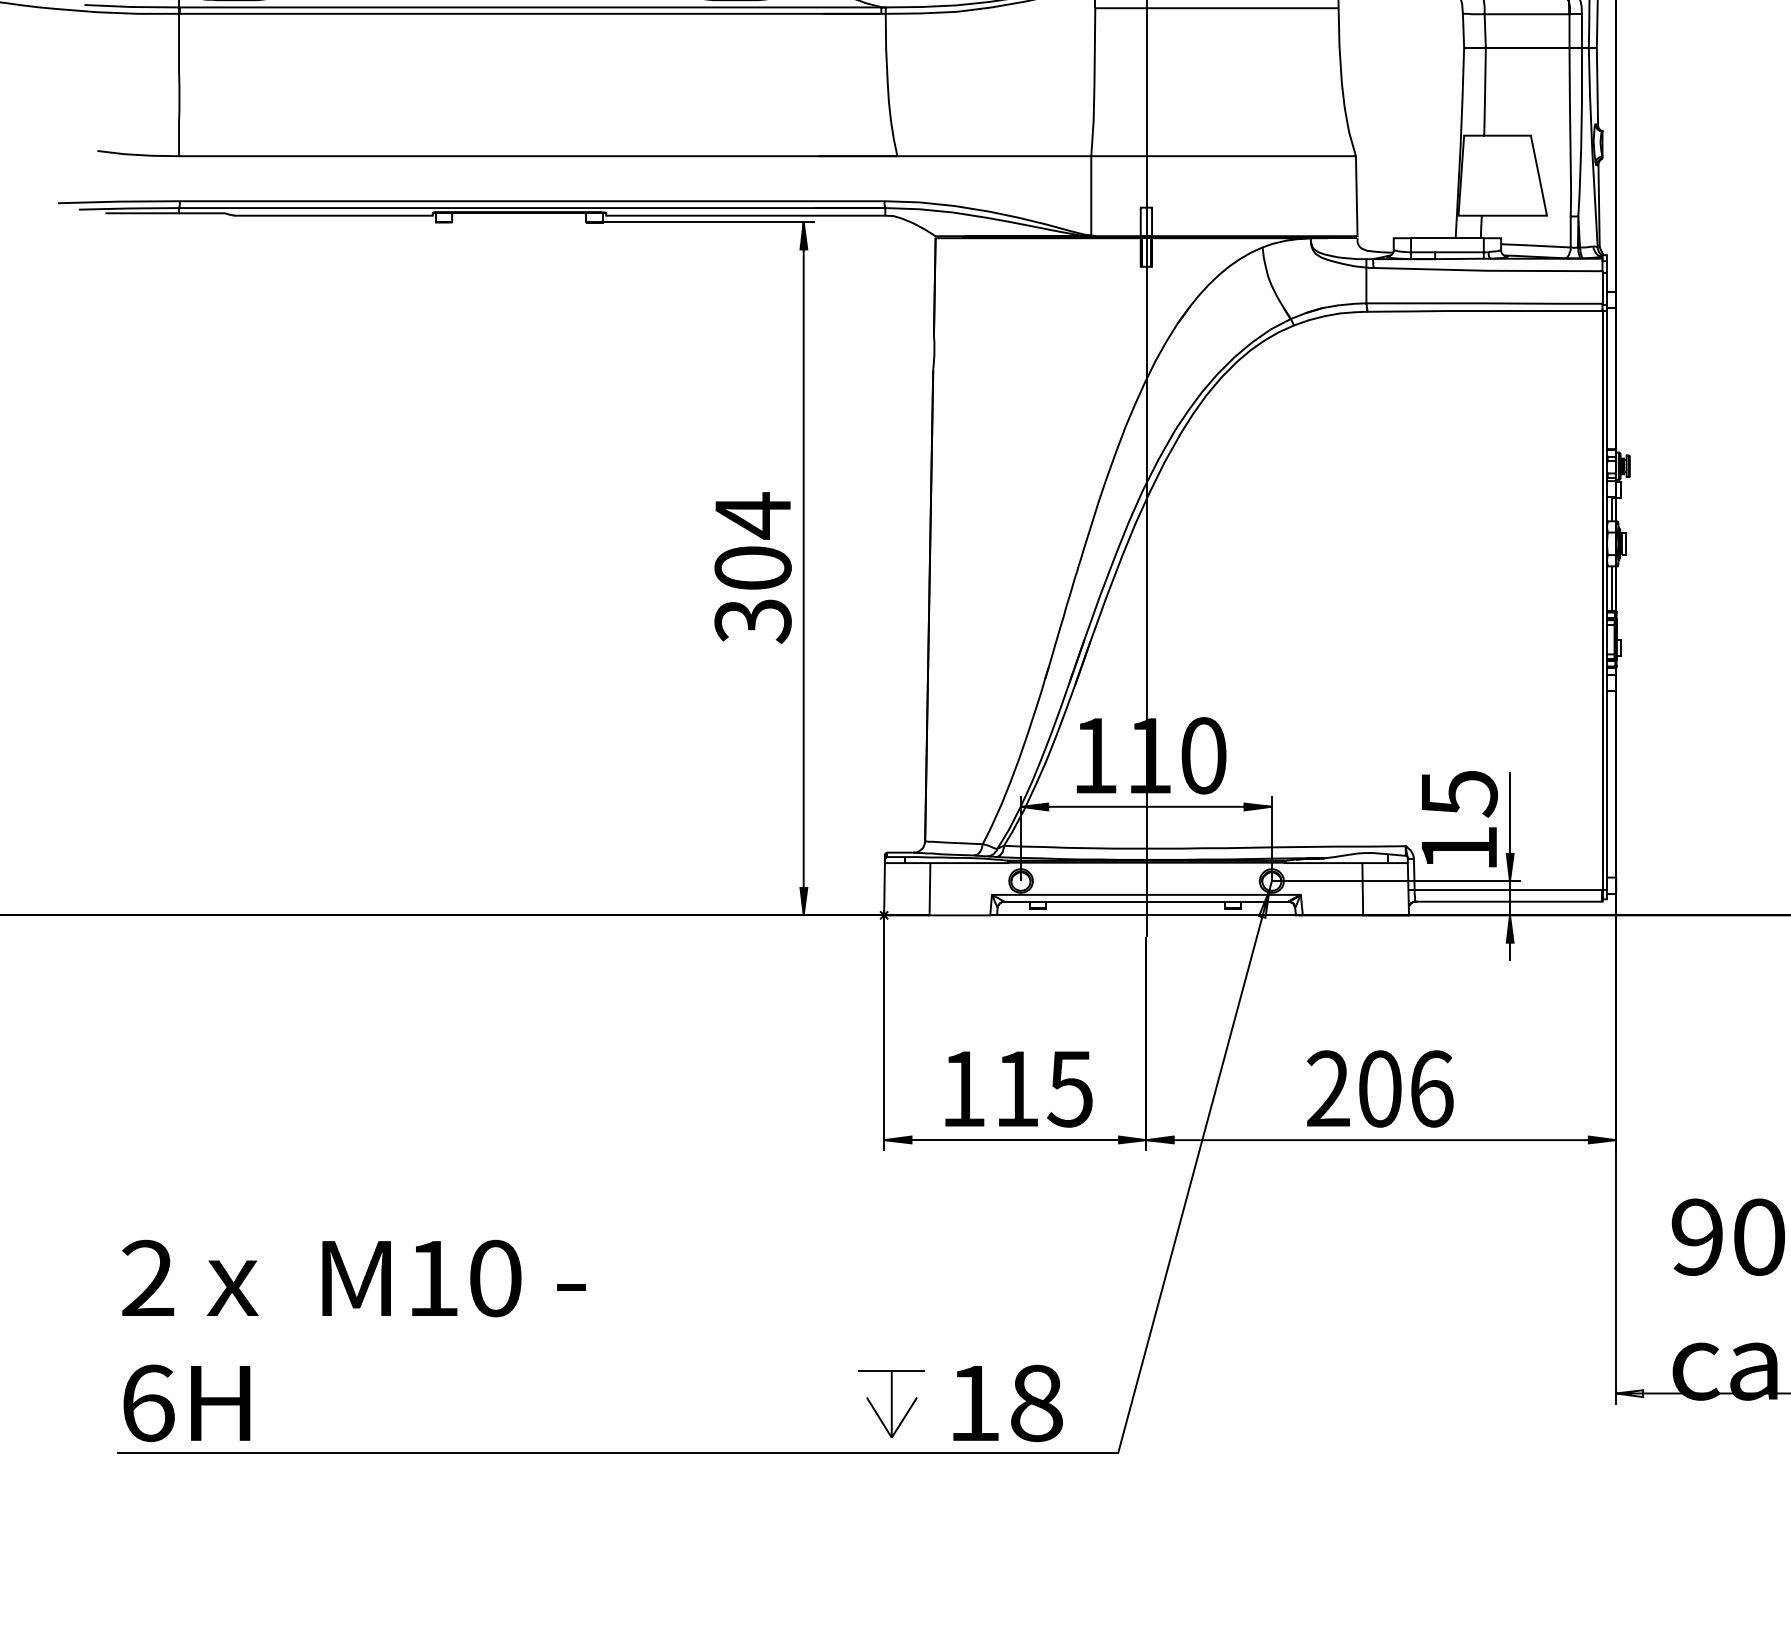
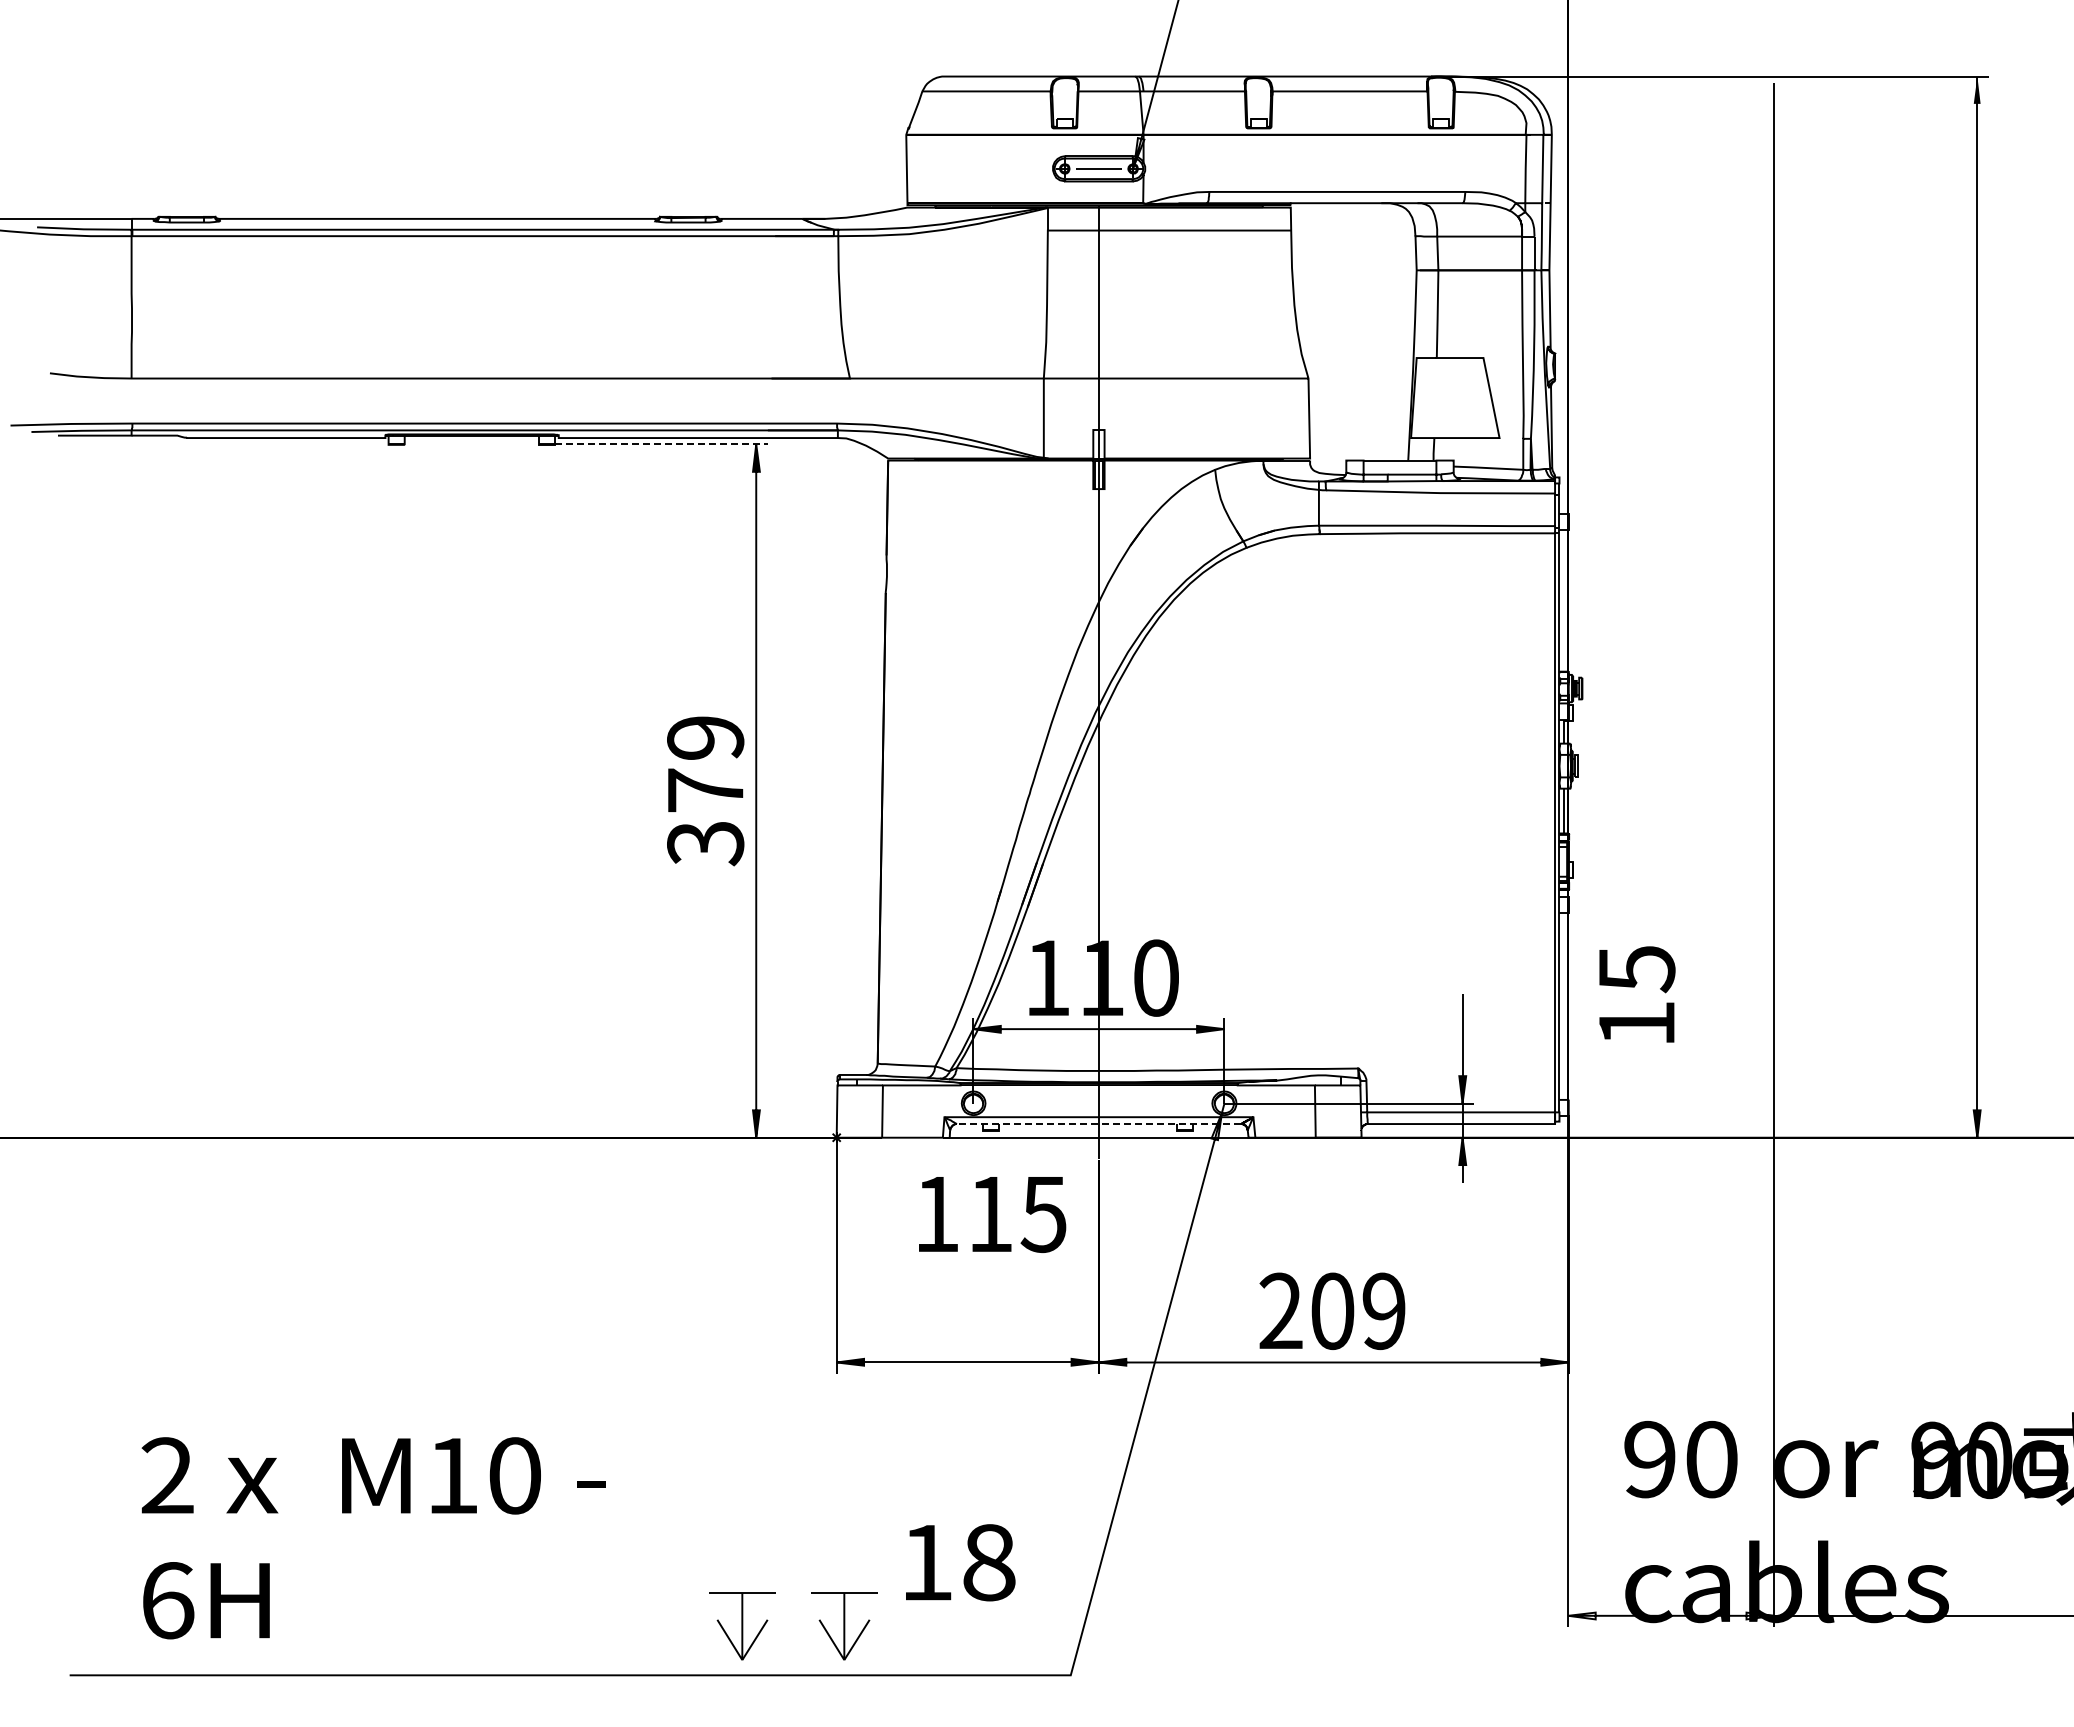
line: (709, 222) -> (662, 444), solid -> dashed
text: (752, 541) -> (705, 763), 304 -> 379
text: (1459, 819) -> (1637, 994), moved
line: (1145, 902) -> (1098, 1124), solid -> dashed
text: (1018, 1089) -> (992, 1214), moved
text: (1431, 1089) -> (1384, 1311), 206 -> 209
text: (353, 1341) -> (373, 1538), moved
text: (1007, 1403) -> (960, 1562), moved
part: (789, 1404) -> (742, 1626), added

